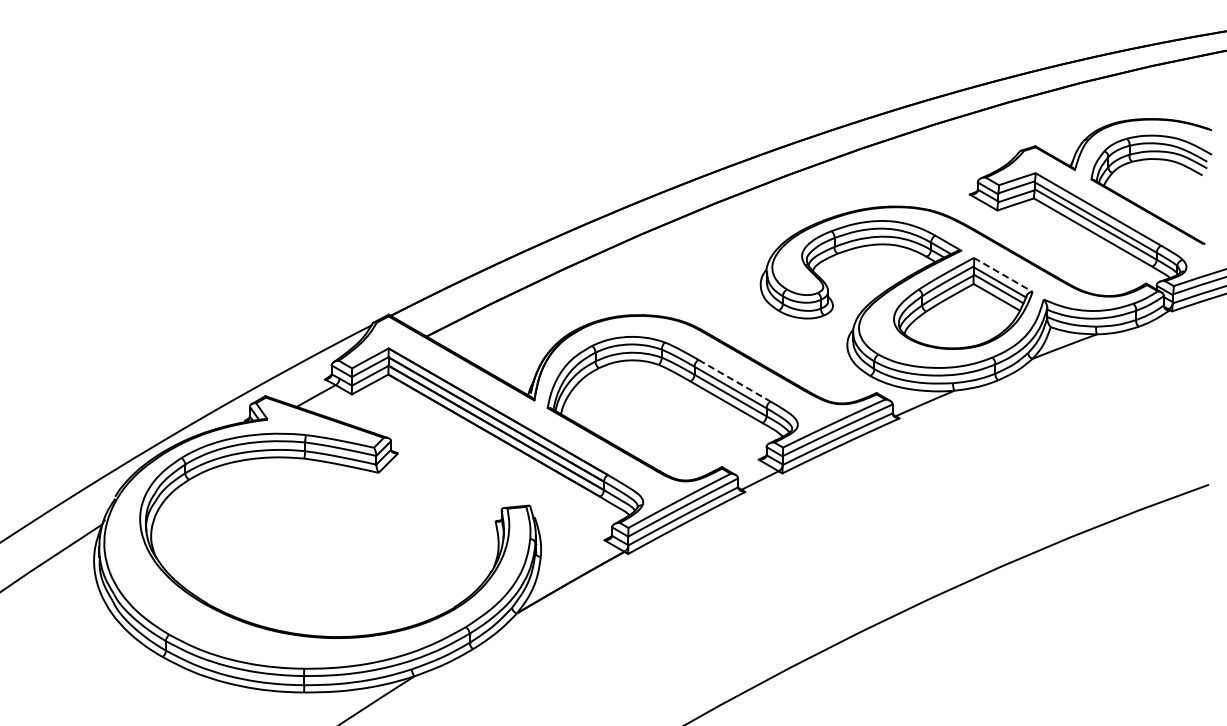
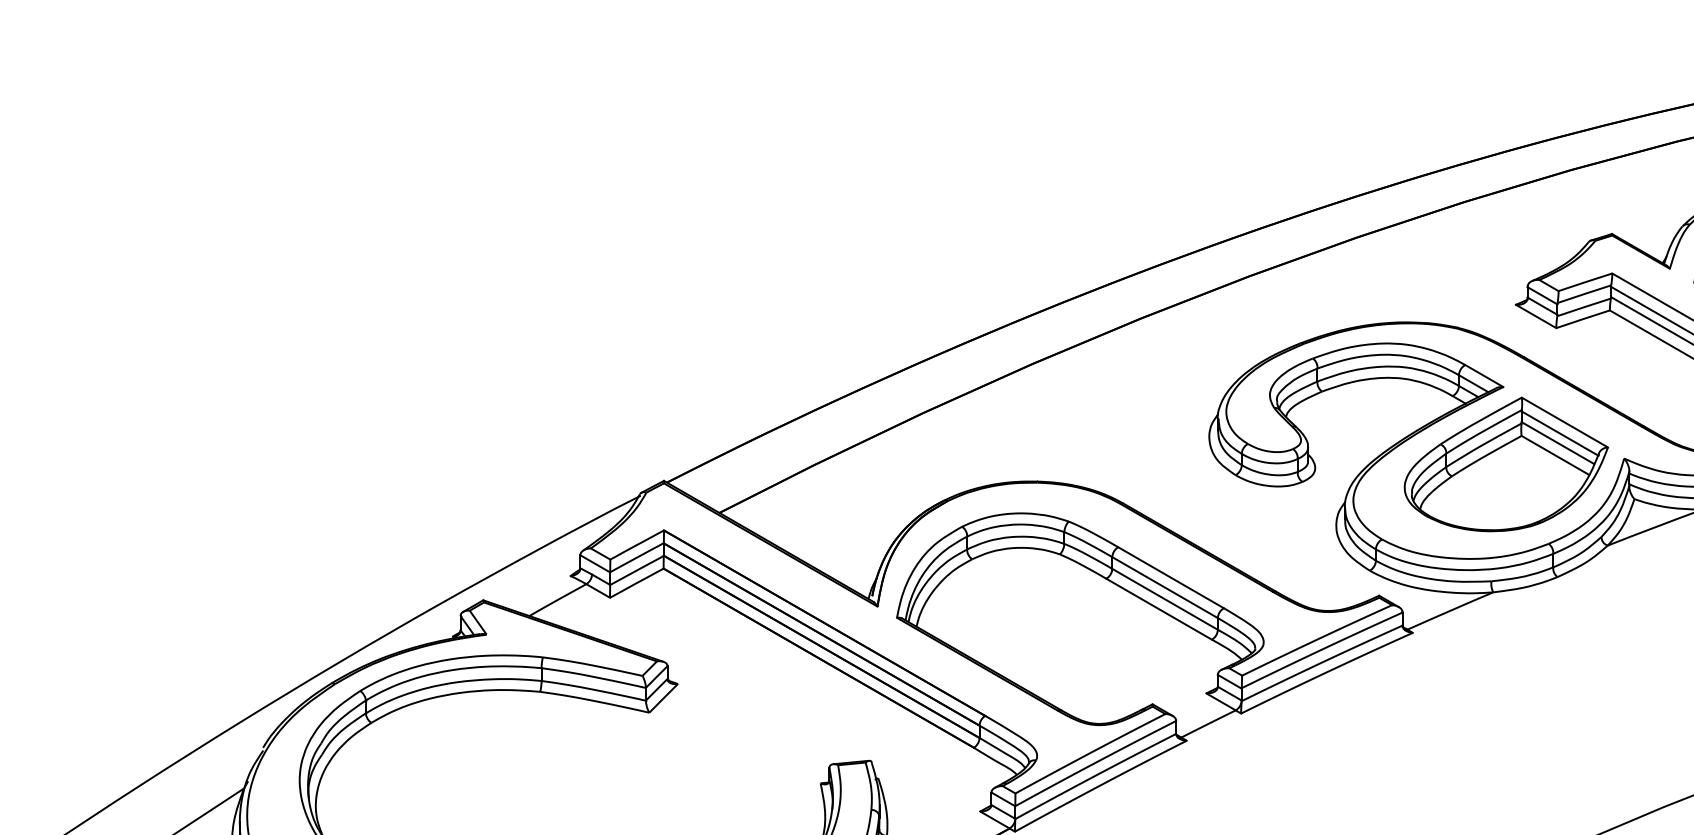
line: (1003, 274) -> (1565, 421), dashed -> solid
line: (734, 380) -> (1170, 577), dashed -> solid

